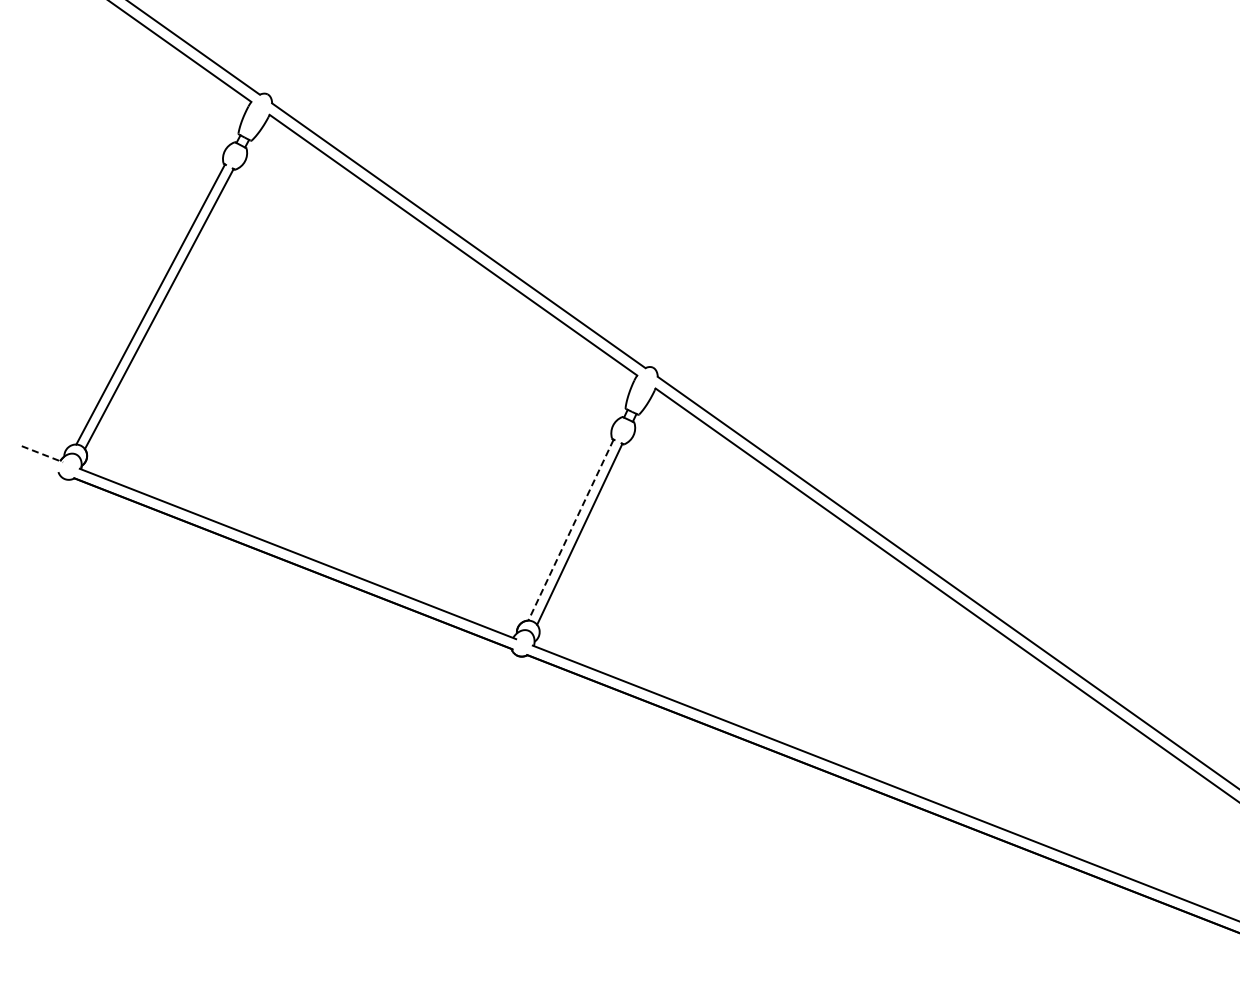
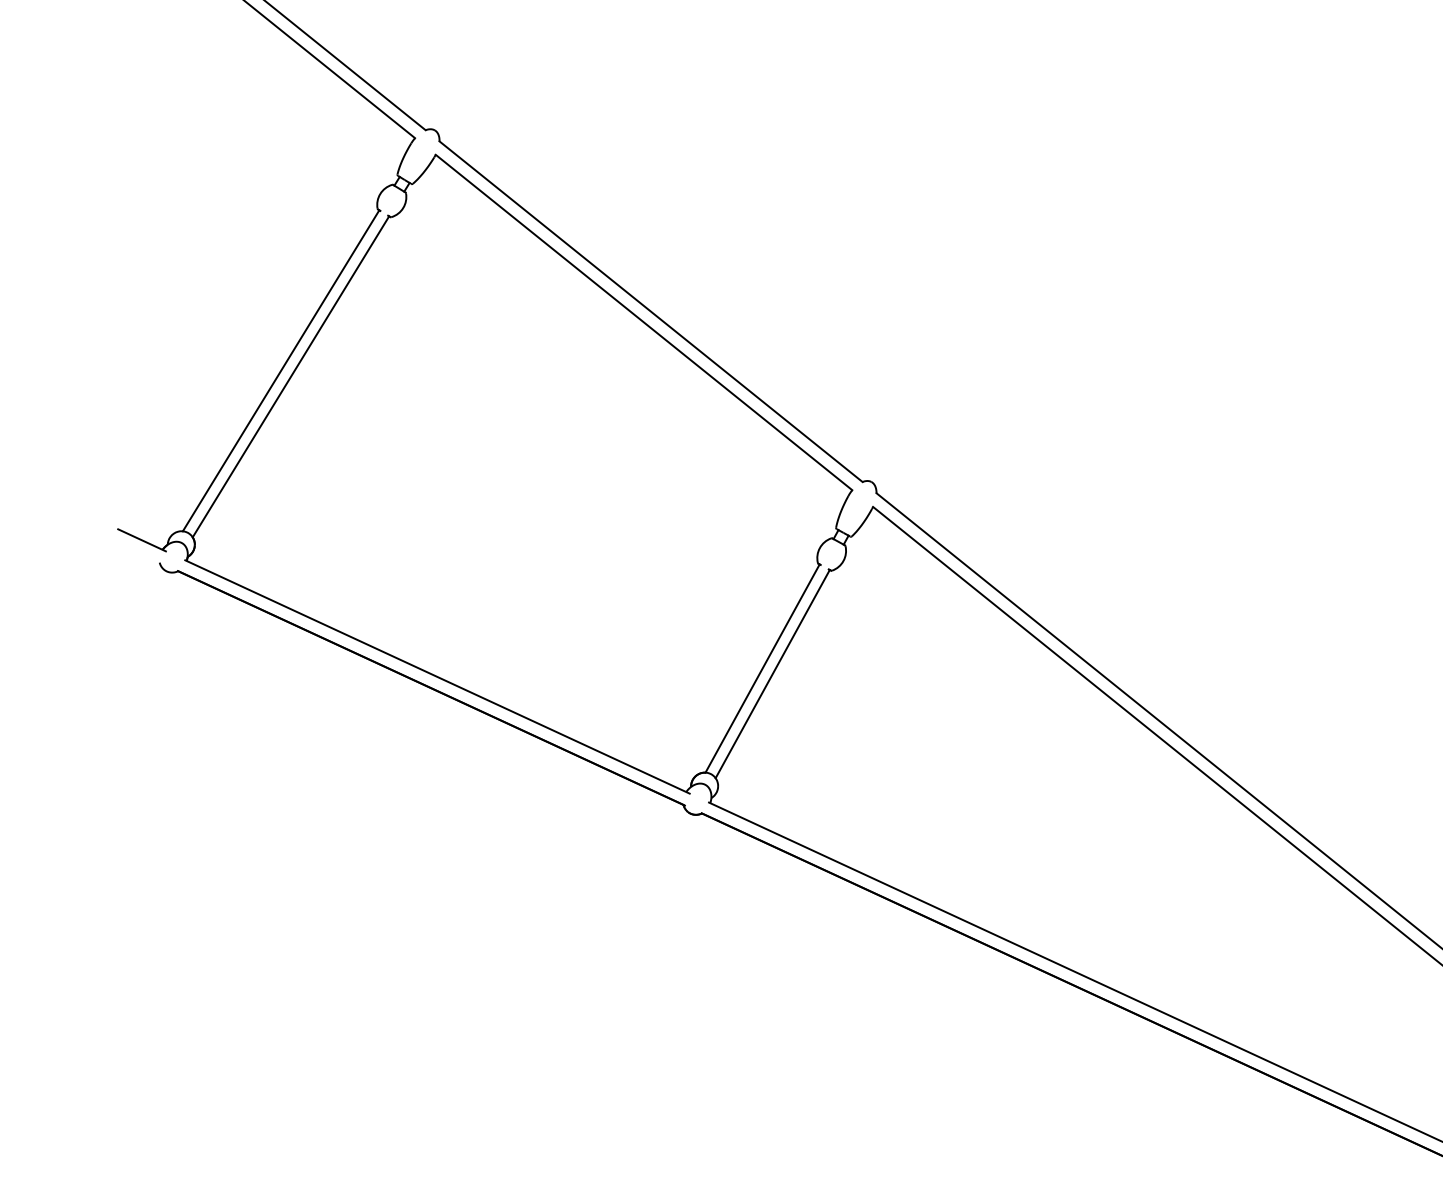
line: (42, 454) -> (142, 540), dashed -> solid
line: (570, 530) -> (761, 668), dashed -> solid

